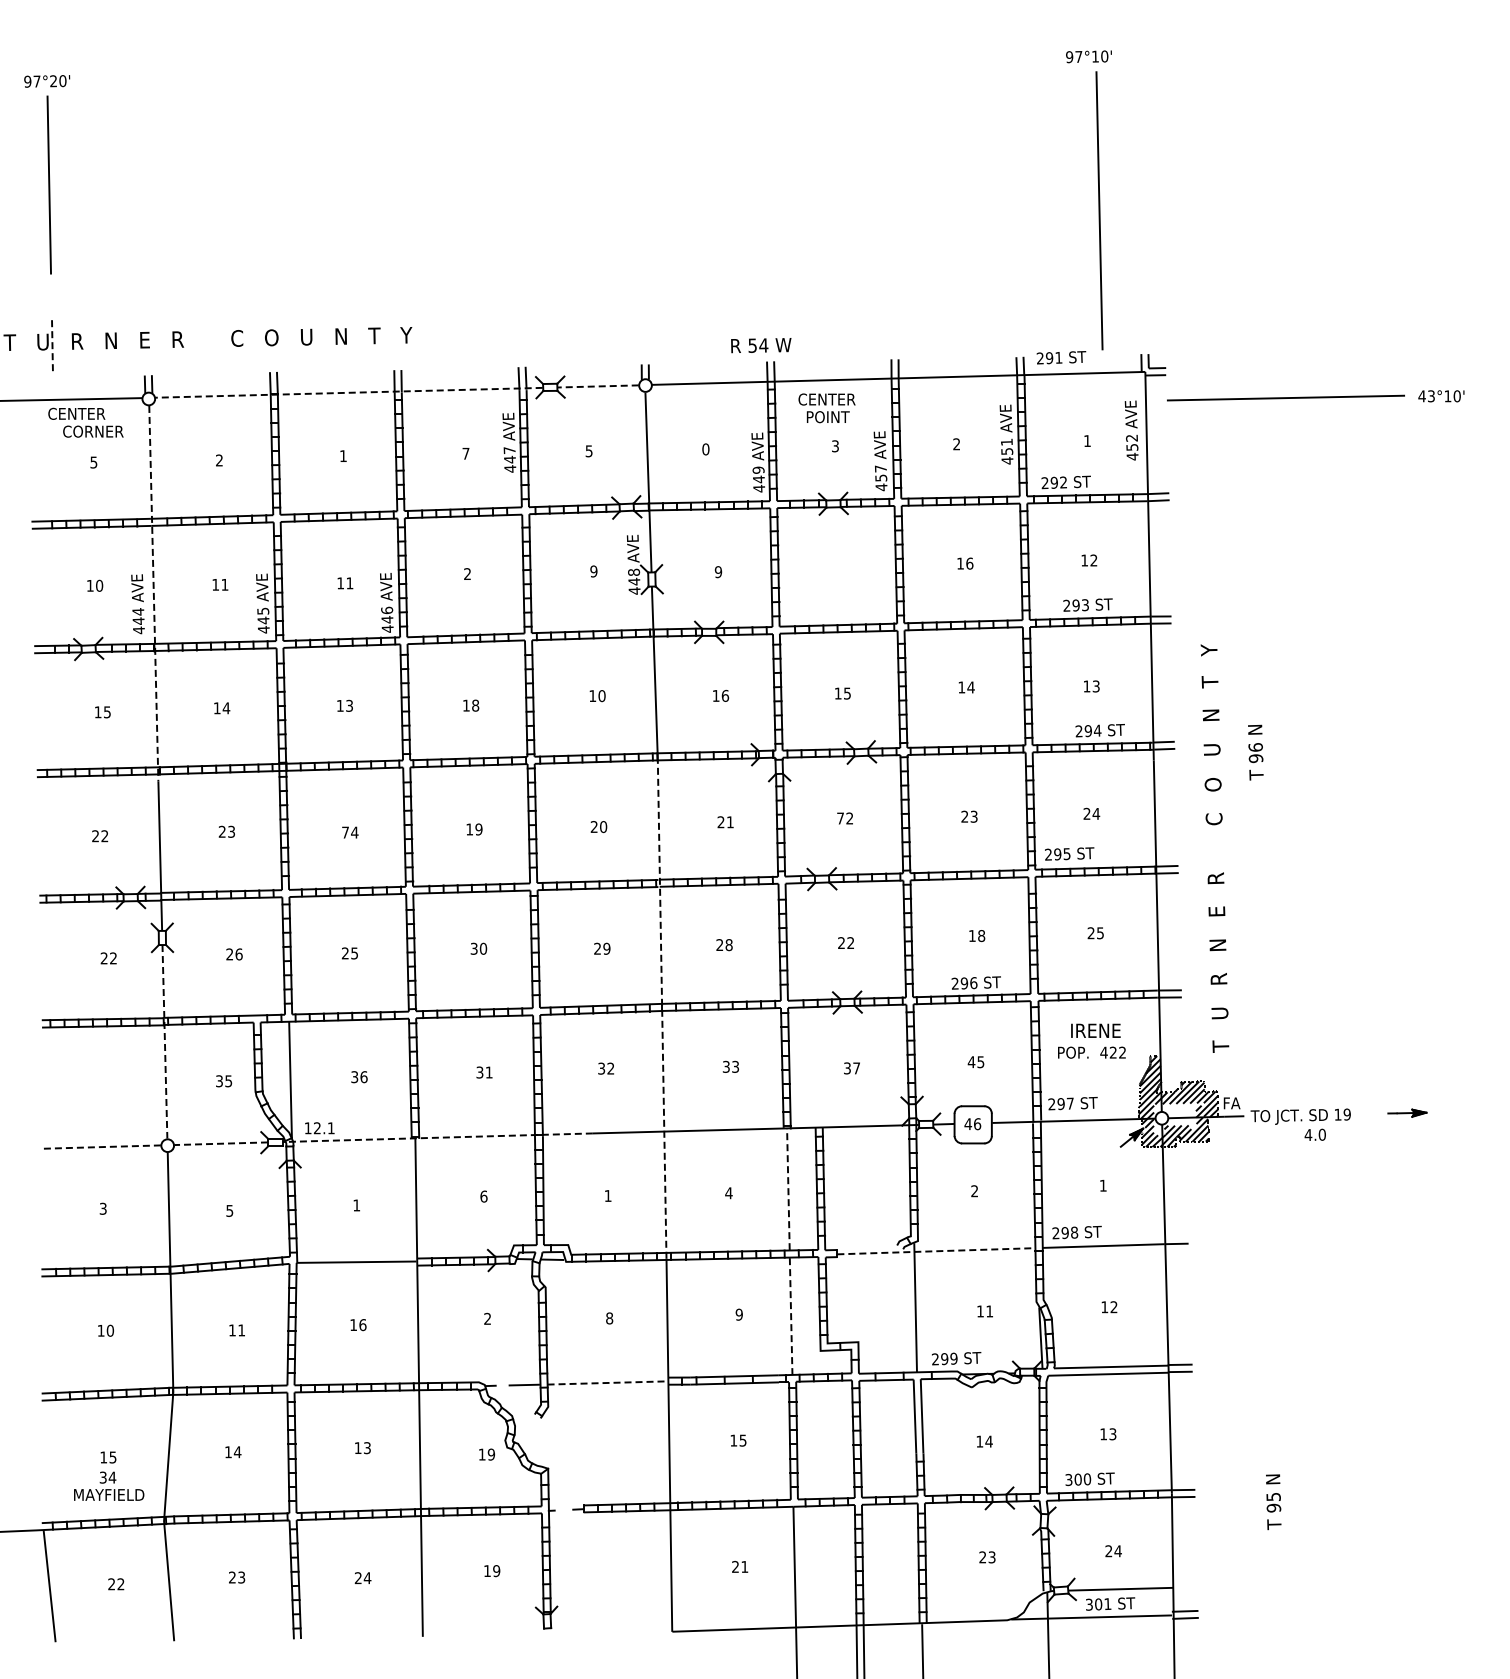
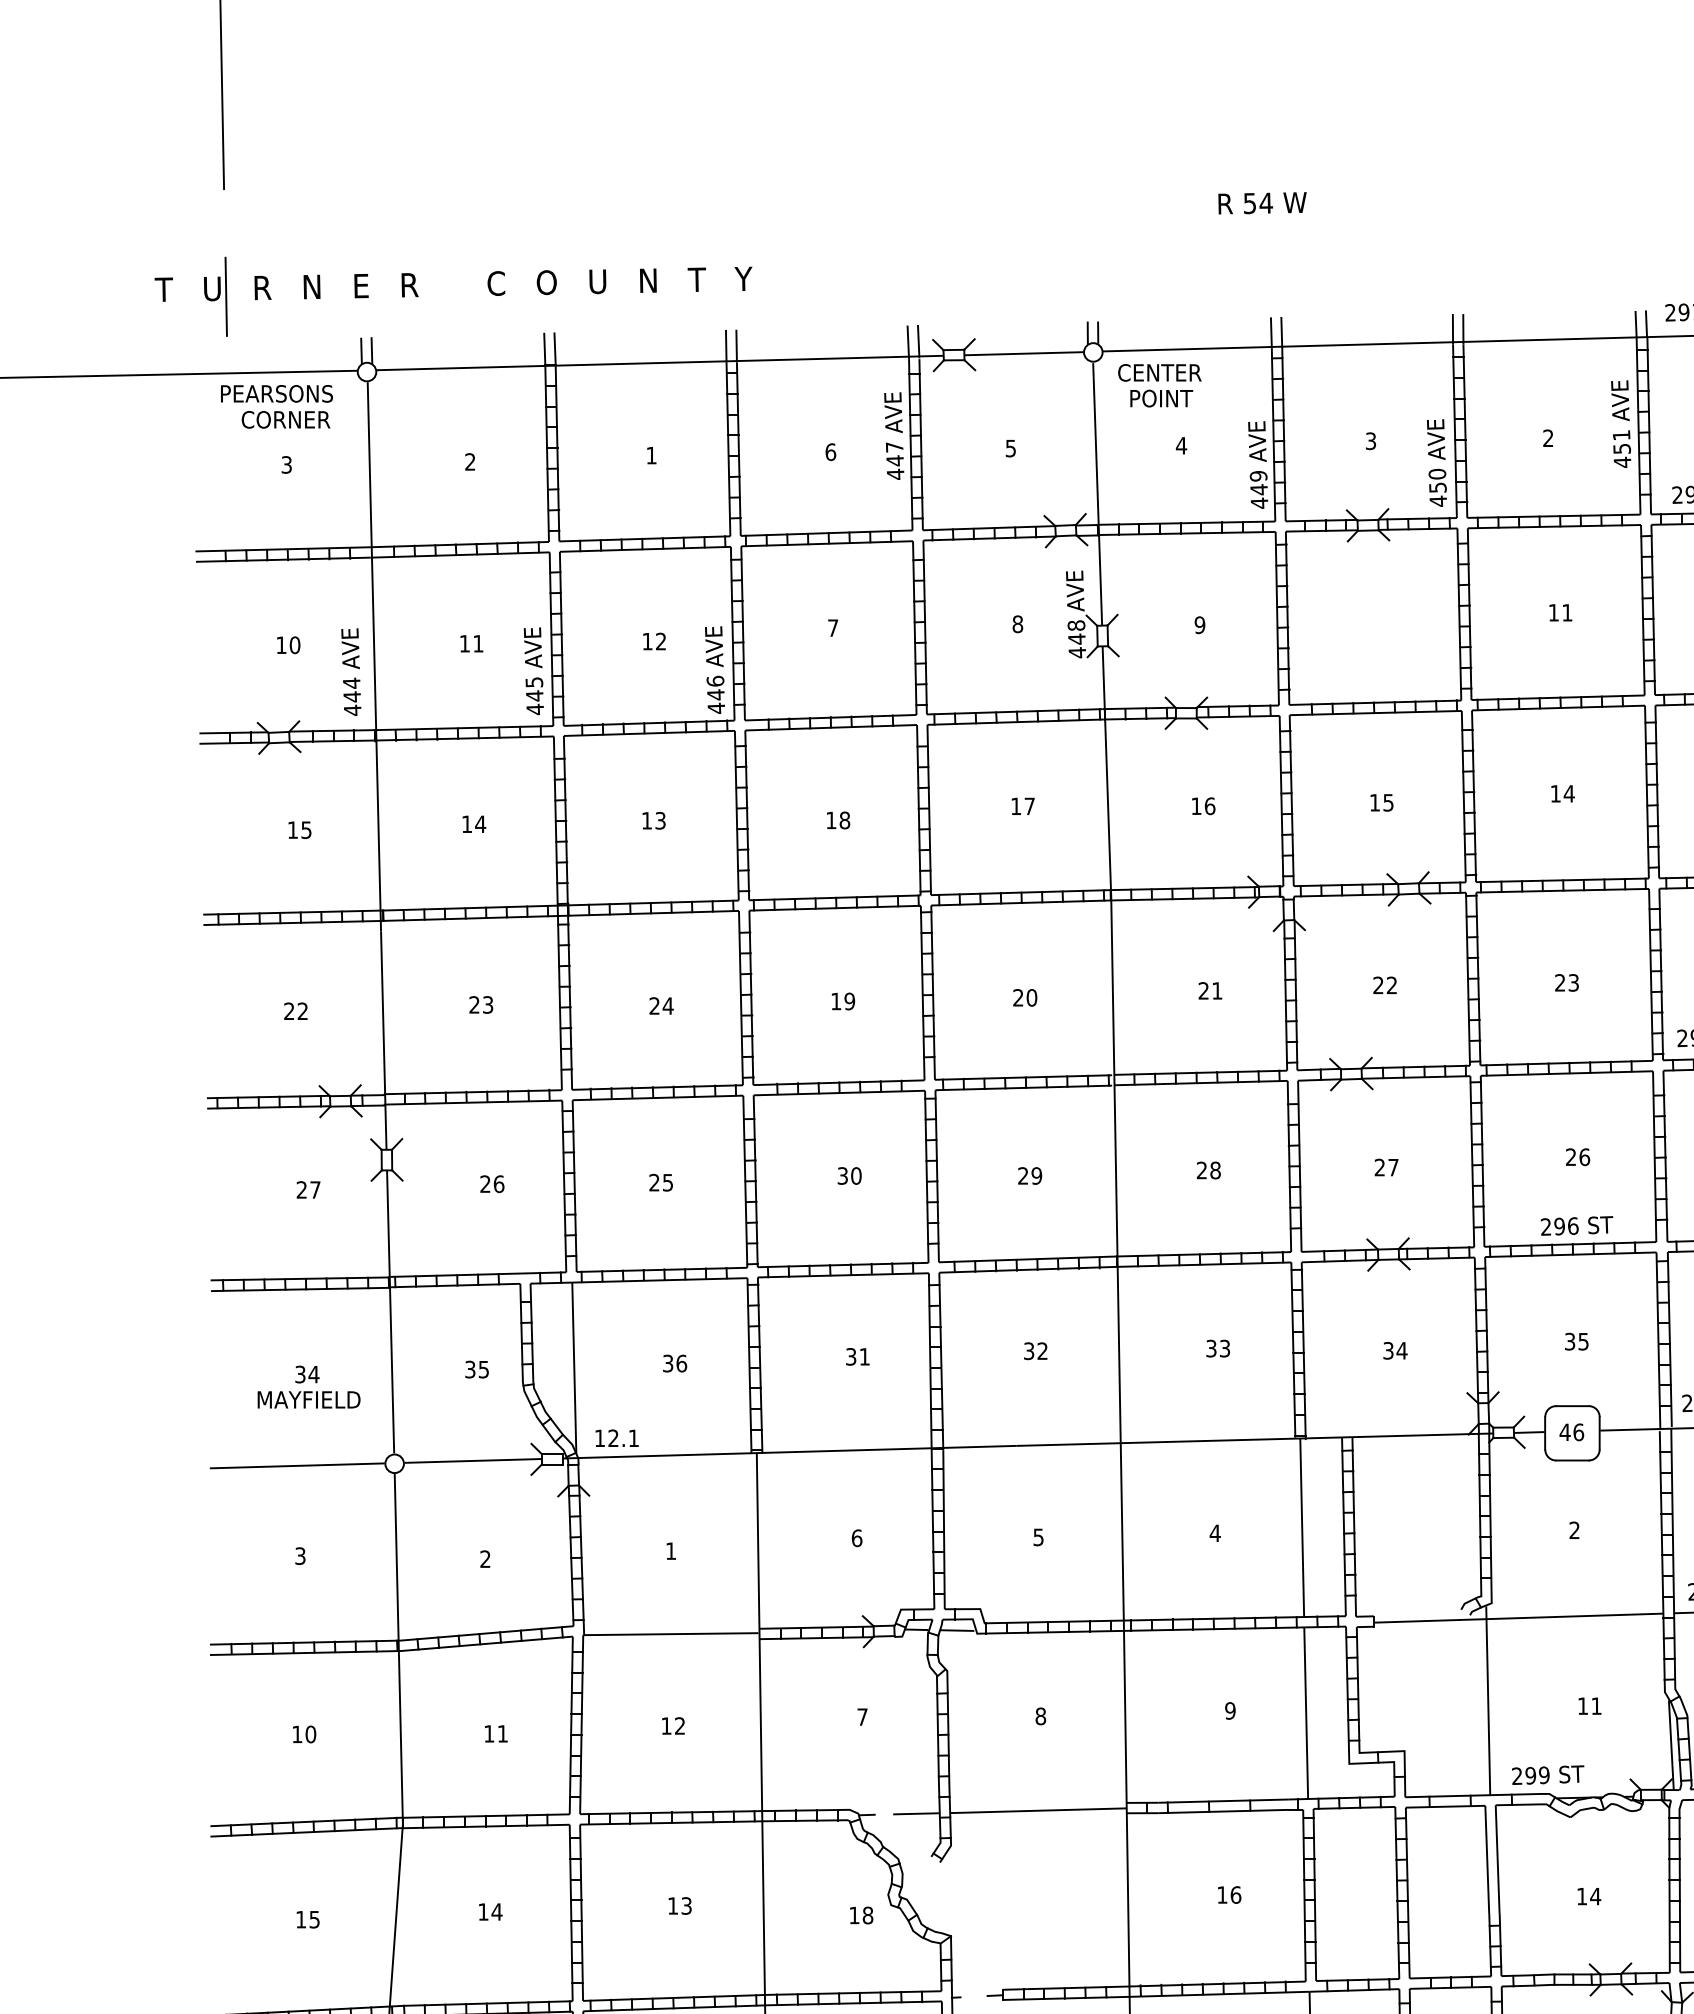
text: (761, 345) -> (1262, 203), moved
line: (52, 348) -> (226, 298), dashed -> solid
line: (598, 386) -> (1024, 353), dashed -> solid
line: (348, 392) -> (659, 362), dashed -> solid
text: (826, 408) -> (1159, 385), moved
text: (86, 413) -> (275, 393), CENTER -> PEARSONS
text: (705, 449) -> (1180, 445), 0 -> 4
text: (465, 453) -> (830, 451), 7 -> 6
text: (93, 461) -> (286, 463), 5 -> 3
text: (880, 468) -> (1436, 473), 457 -> 450
text: (969, 563) -> (1566, 612), 16 -> 11
text: (593, 571) -> (1017, 624), 9 -> 8
text: (467, 573) -> (833, 627), 2 -> 7
text: (349, 583) -> (660, 641), 11 -> 12
line: (153, 593) -> (373, 656), dashed -> solid
text: (601, 696) -> (1028, 807), 10 -> 17
text: (840, 818) -> (1378, 985), 72 -> 22
text: (345, 832) -> (654, 1005), 74 -> 24
text: (976, 935) -> (1577, 1156), 18 -> 26
text: (850, 942) -> (1392, 1166), 22 -> 27
text: (113, 958) -> (315, 1190), 22 -> 27
line: (662, 1007) -> (1118, 1261), dashed -> solid
line: (164, 1041) -> (389, 1311), dashed -> solid
text: (971, 1062) -> (1569, 1342), 45 -> 35
text: (856, 1068) -> (1401, 1350), 37 -> 34
line: (437, 1137) -> (789, 1451), dashed -> solid
line: (221, 1143) -> (473, 1460), dashed -> solid
line: (101, 1147) -> (297, 1466), dashed -> solid
line: (788, 1189) -> (1302, 1527), dashed -> solid
text: (607, 1196) -> (1037, 1538), 1 -> 5
text: (229, 1210) -> (485, 1558), 5 -> 2
line: (936, 1251) -> (1518, 1618), dashed -> solid
line: (791, 1316) -> (1306, 1713), dashed -> solid
text: (487, 1318) -> (862, 1716), 2 -> 7
text: (362, 1325) -> (679, 1726), 16 -> 12
line: (608, 1382) -> (1039, 1810), dashed -> solid
text: (742, 1440) -> (1235, 1894), 15 -> 16
text: (491, 1454) -> (868, 1915), 19 -> 18
text: (109, 1485) -> (309, 1386), moved

